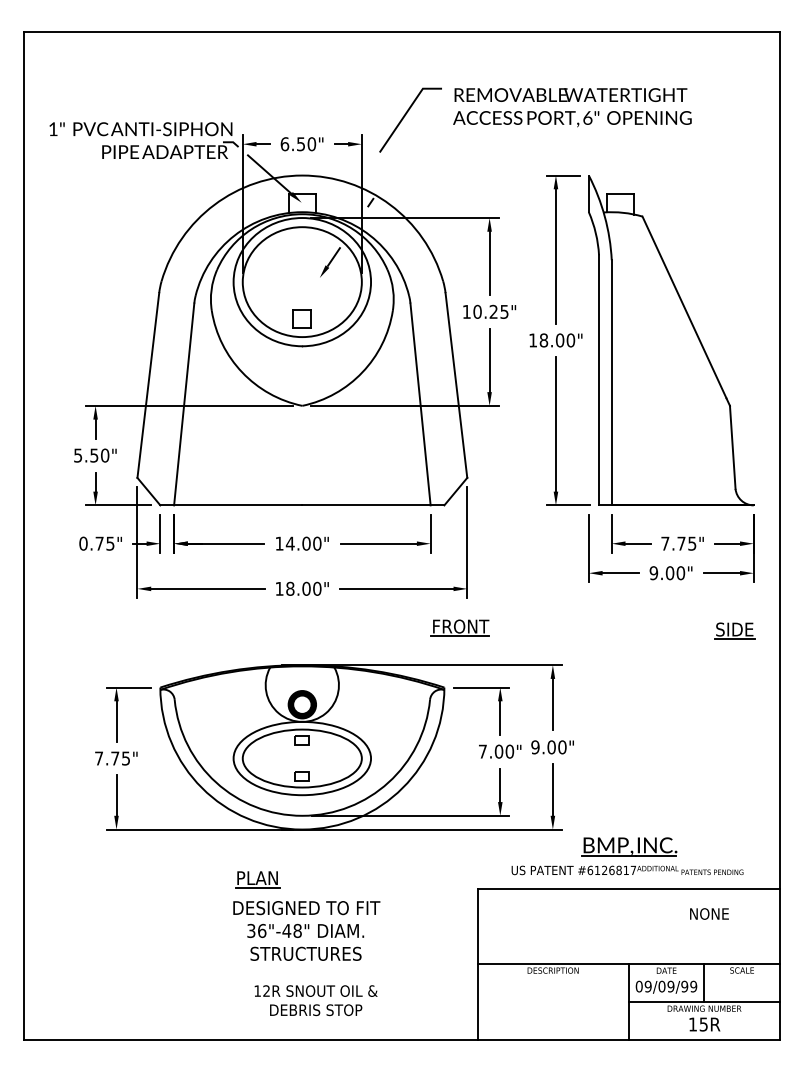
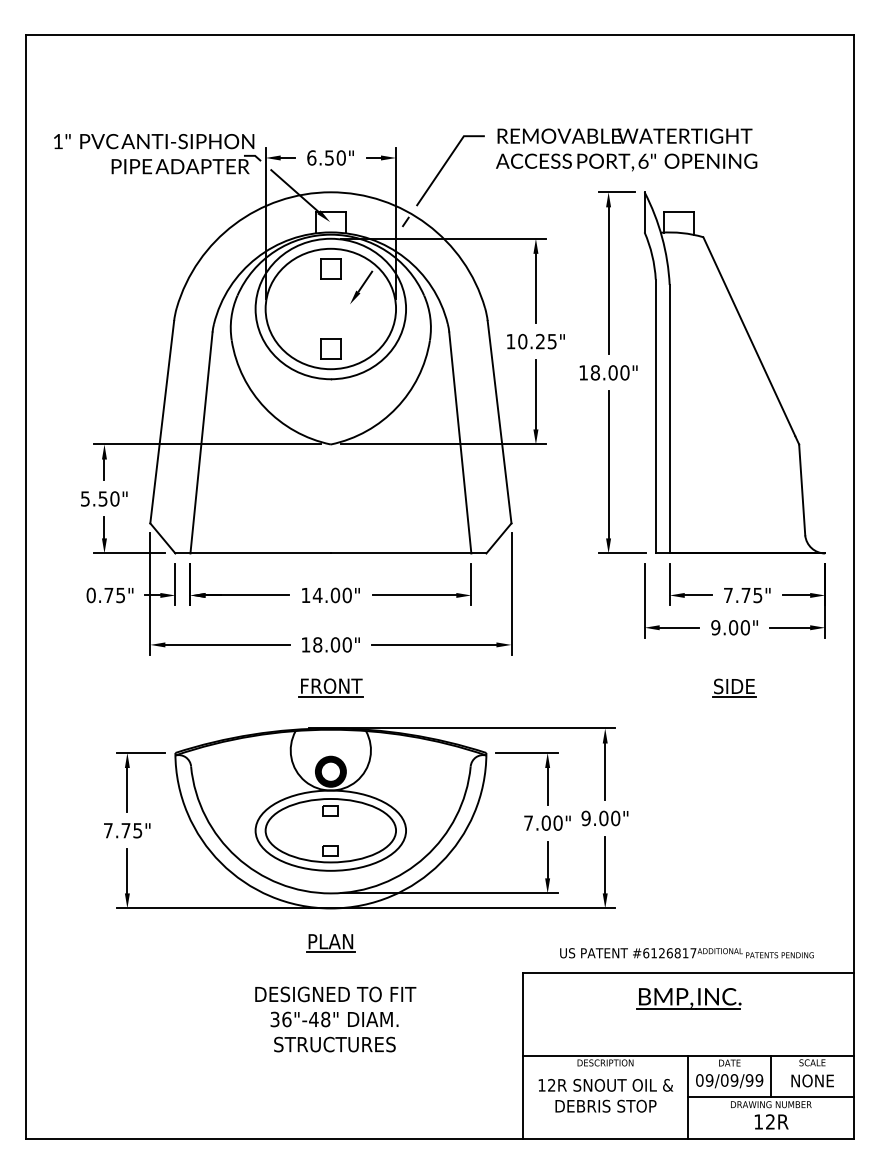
text: (572, 107) -> (626, 149), moved
line: (406, 115) -> (445, 165), moved
part: (302, 245) -> (330, 268), added
part: (459, 627) -> (330, 687), moved
part: (734, 630) -> (734, 687), moved
part: (628, 846) -> (688, 998), moved
part: (257, 879) -> (330, 943), moved
text: (709, 913) -> (812, 1080), moved
text: (315, 1000) -> (605, 1095), moved
text: (703, 1024) -> (770, 1121), 15R -> 12R

